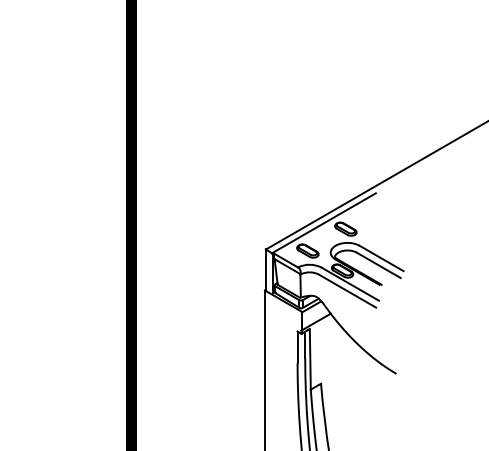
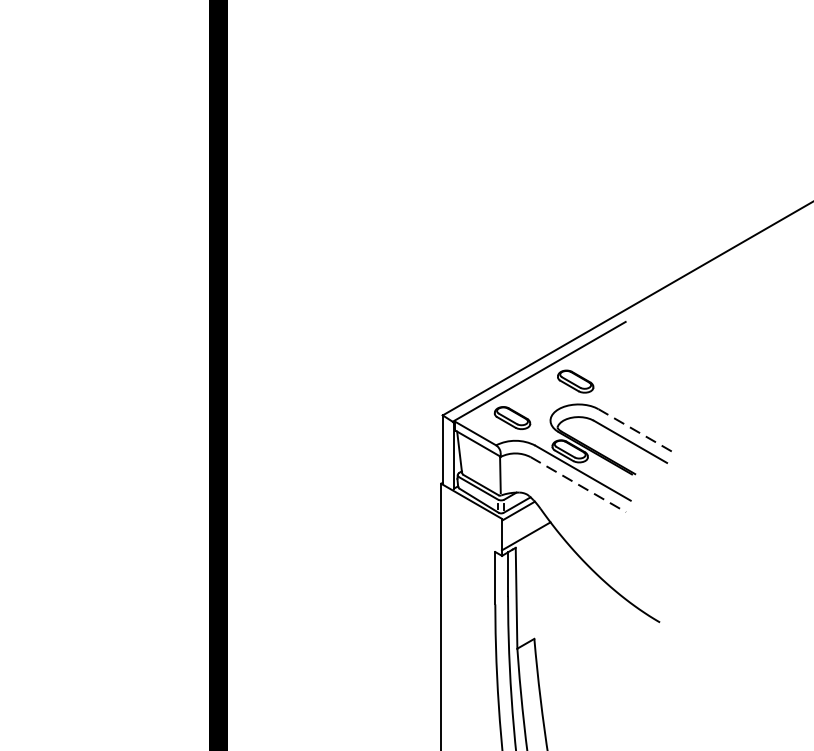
line: (381, 258) -> (635, 430), solid -> dashed
line: (347, 291) -> (578, 485), solid -> dashed

